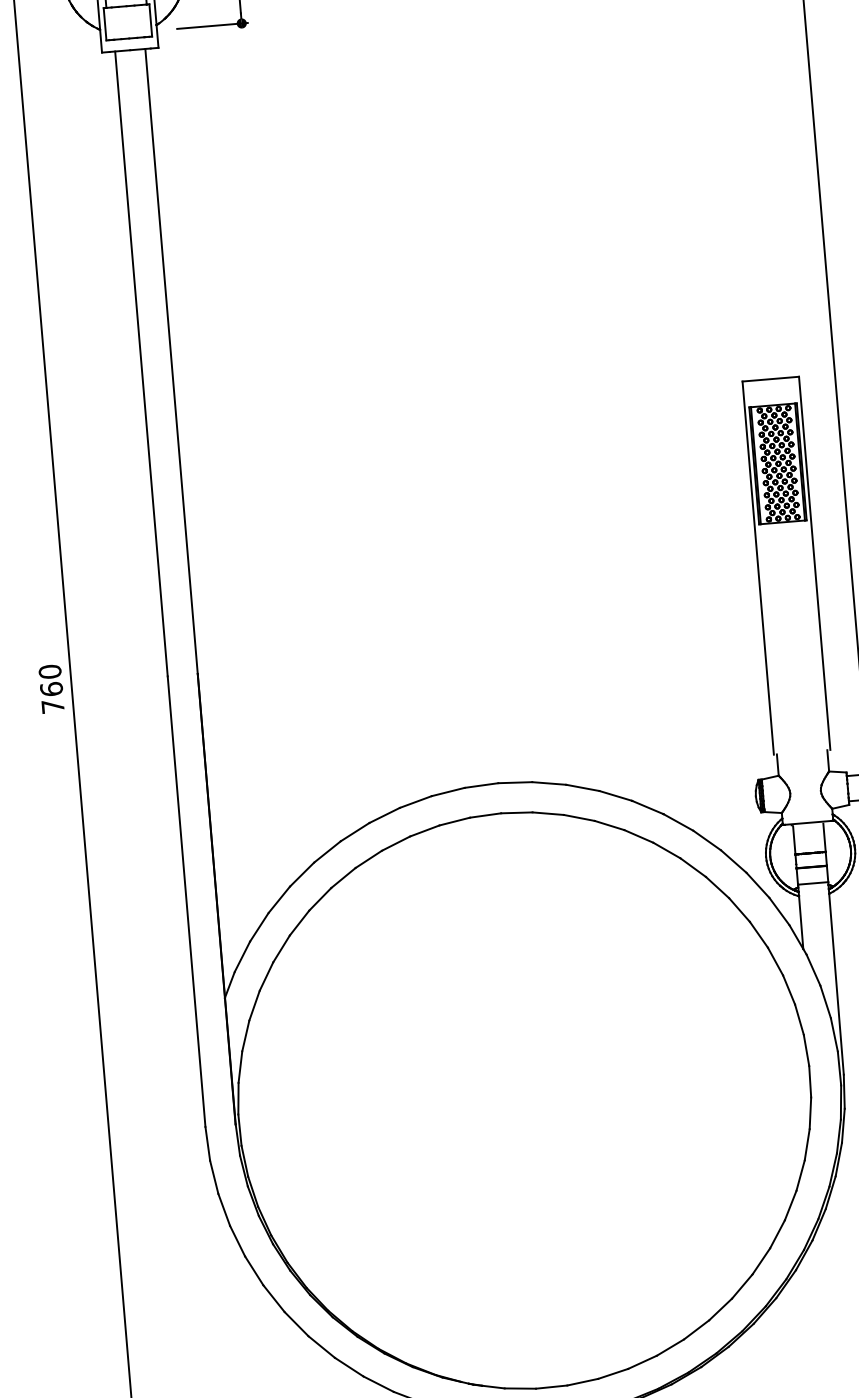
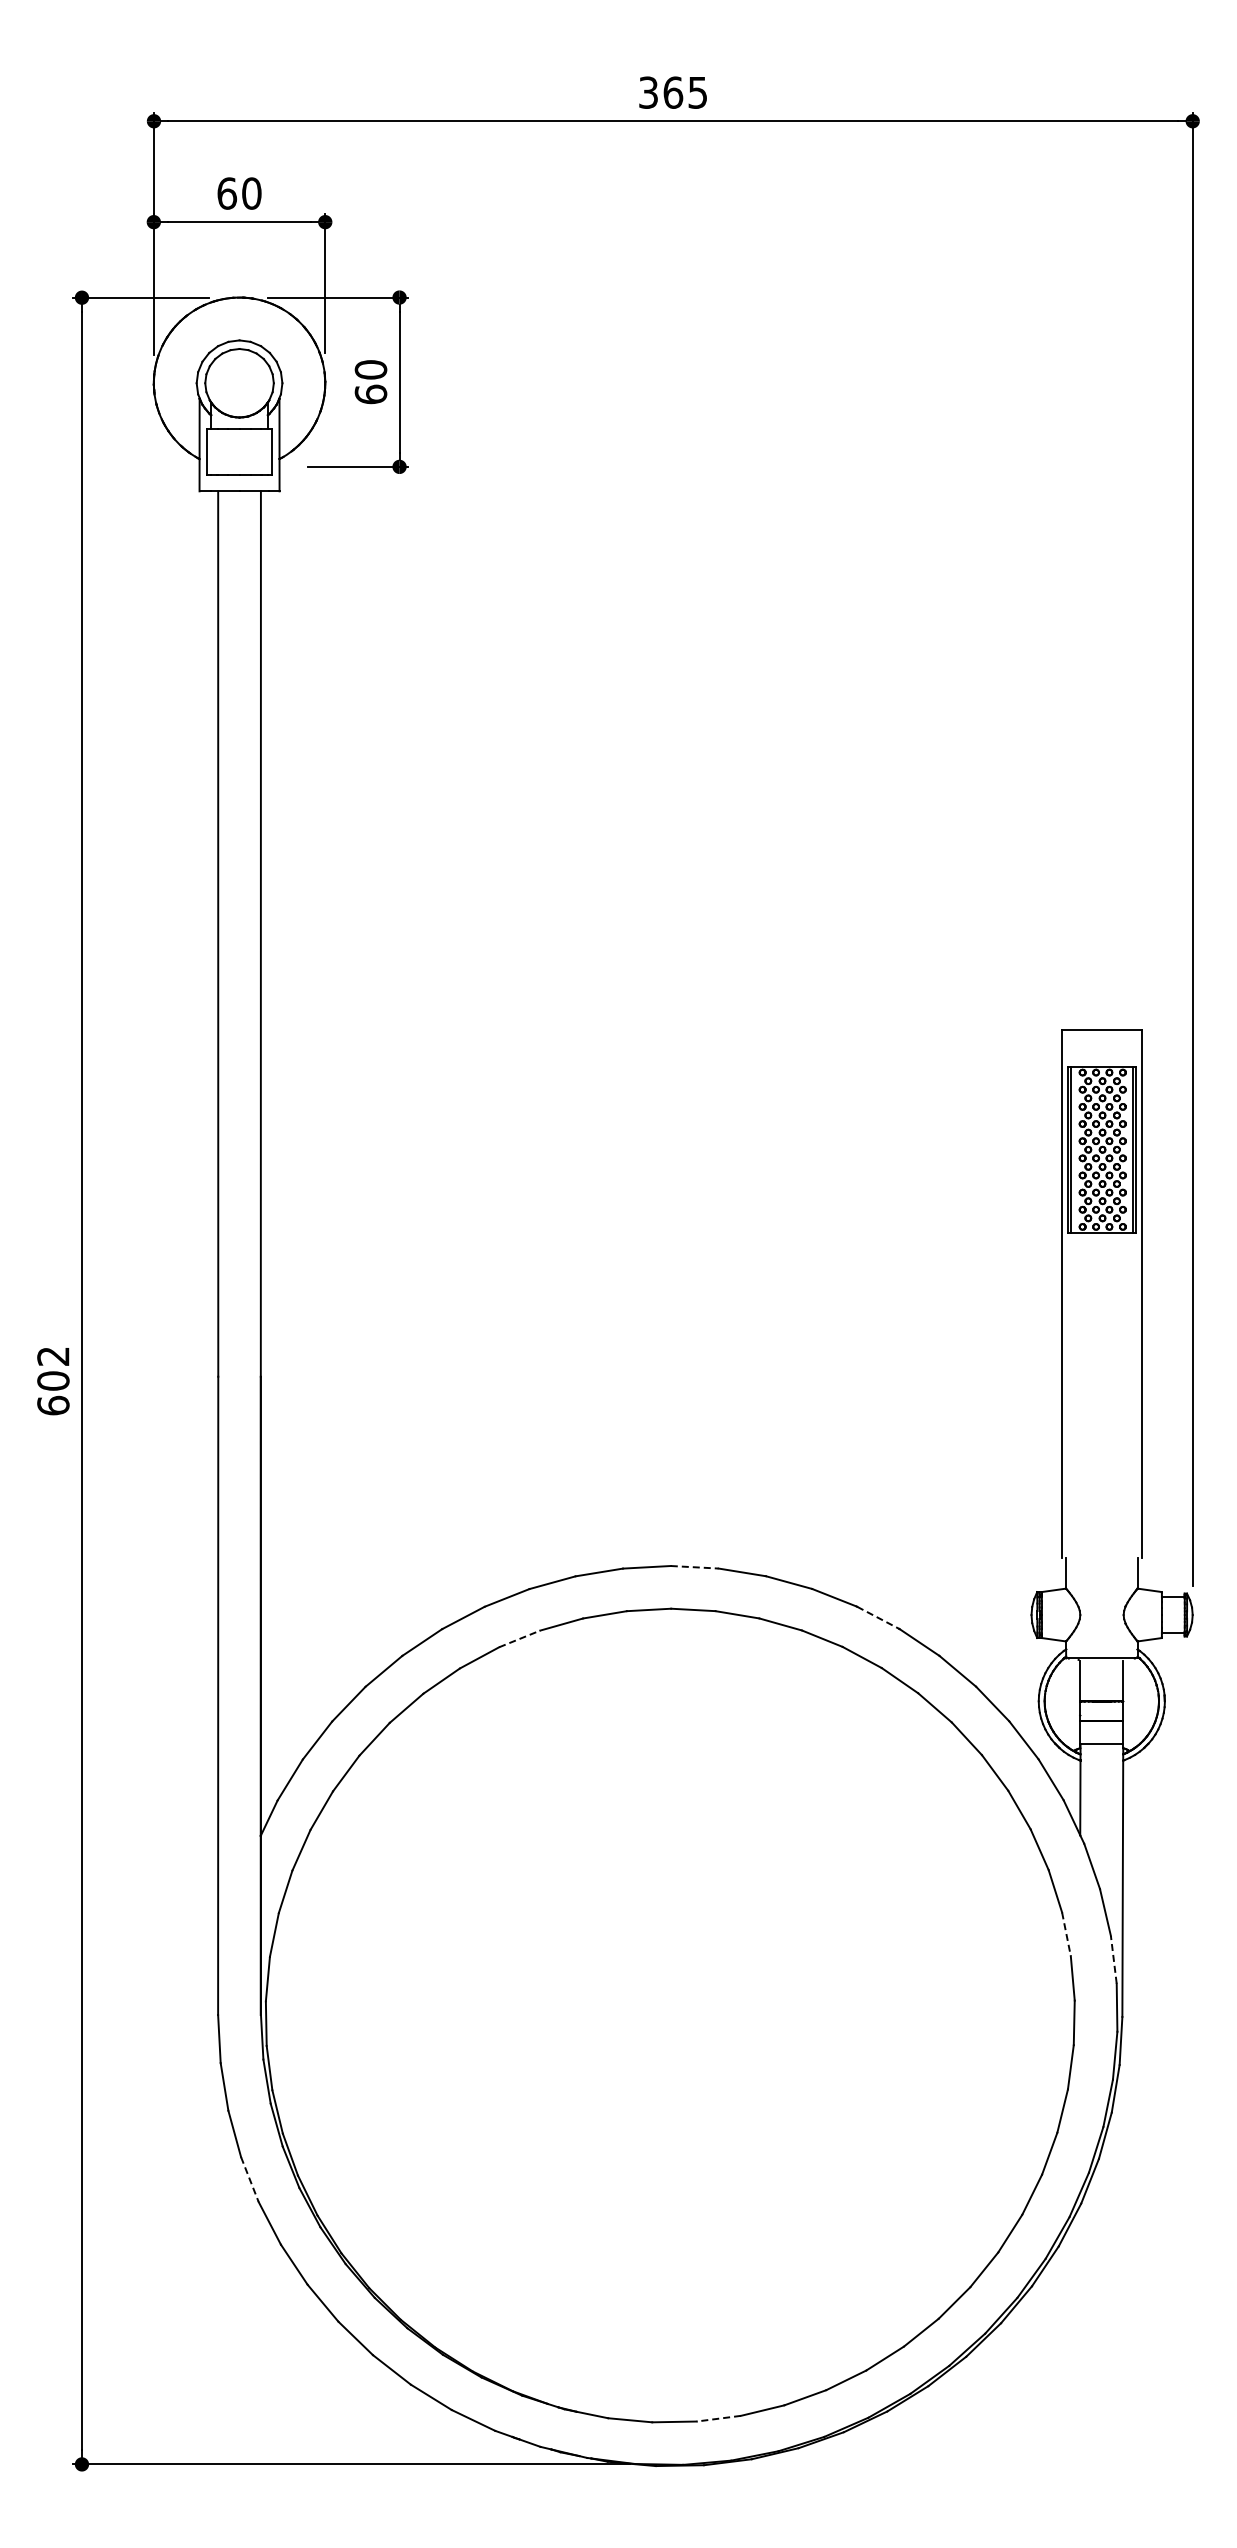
text: (51, 688) -> (53, 1380), 760 -> 602
line: (515, 782) -> (694, 1567), solid -> dashed
line: (647, 807) -> (878, 1617), solid -> dashed
line: (396, 843) -> (520, 1638), solid -> dashed
line: (799, 1019) -> (1066, 1934), solid -> dashed
line: (834, 1034) -> (1113, 1959), solid -> dashed
line: (238, 1241) -> (250, 2179), solid -> dashed
line: (582, 1382) -> (718, 2418), solid -> dashed

